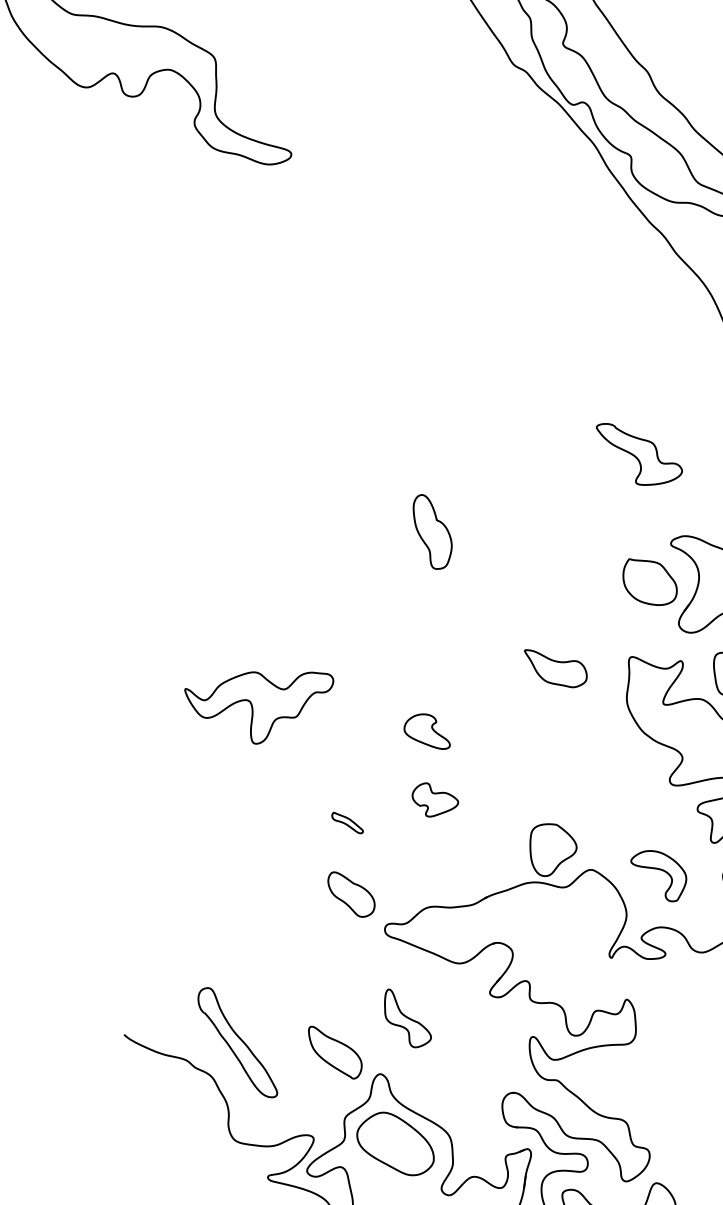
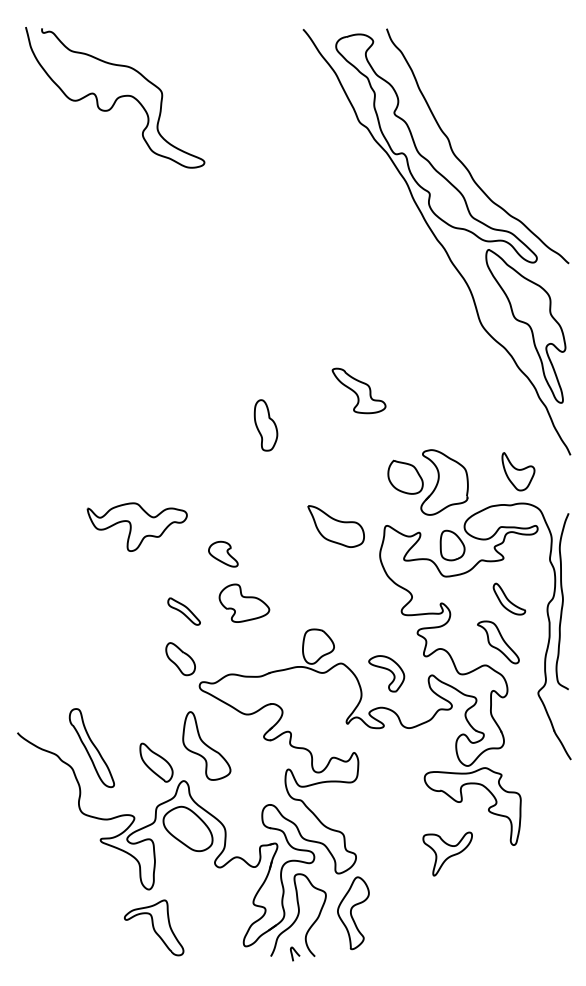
part: (638, 452) -> (358, 390), moved
part: (555, 667) -> (335, 526), size x1.43
part: (426, 731) -> (223, 553), moved
part: (435, 798) -> (244, 602), size x1.67
part: (346, 823) -> (183, 611), size x1.67
part: (406, 1017) -> (206, 745), size x1.67

